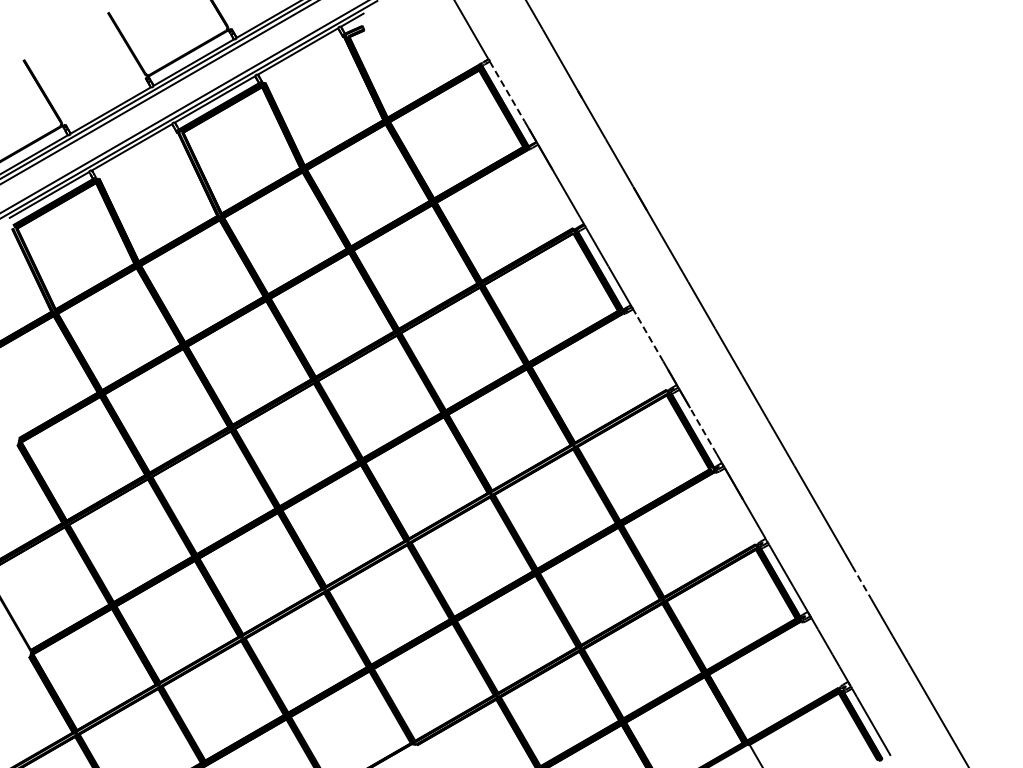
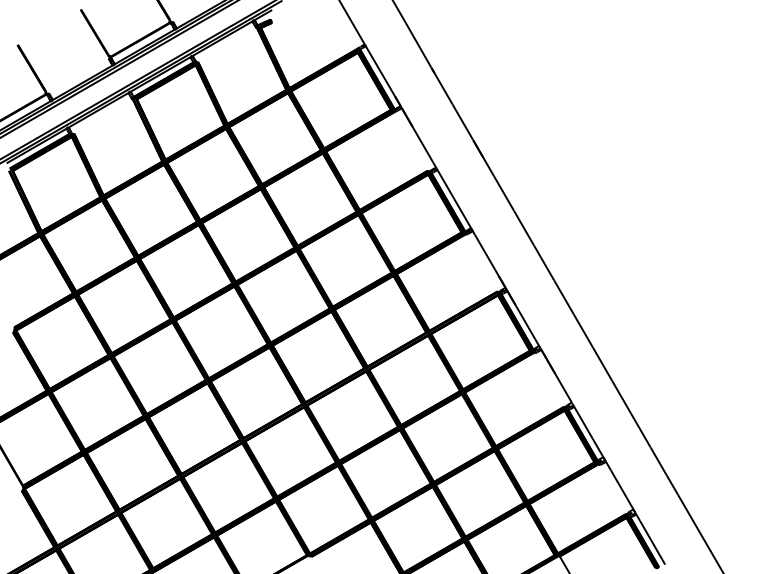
line: (507, 91) -> (379, 68), dashed -> solid
line: (649, 337) -> (485, 252), dashed -> solid
line: (702, 429) -> (524, 320), dashed -> solid
line: (861, 582) -> (643, 435), dashed -> solid

